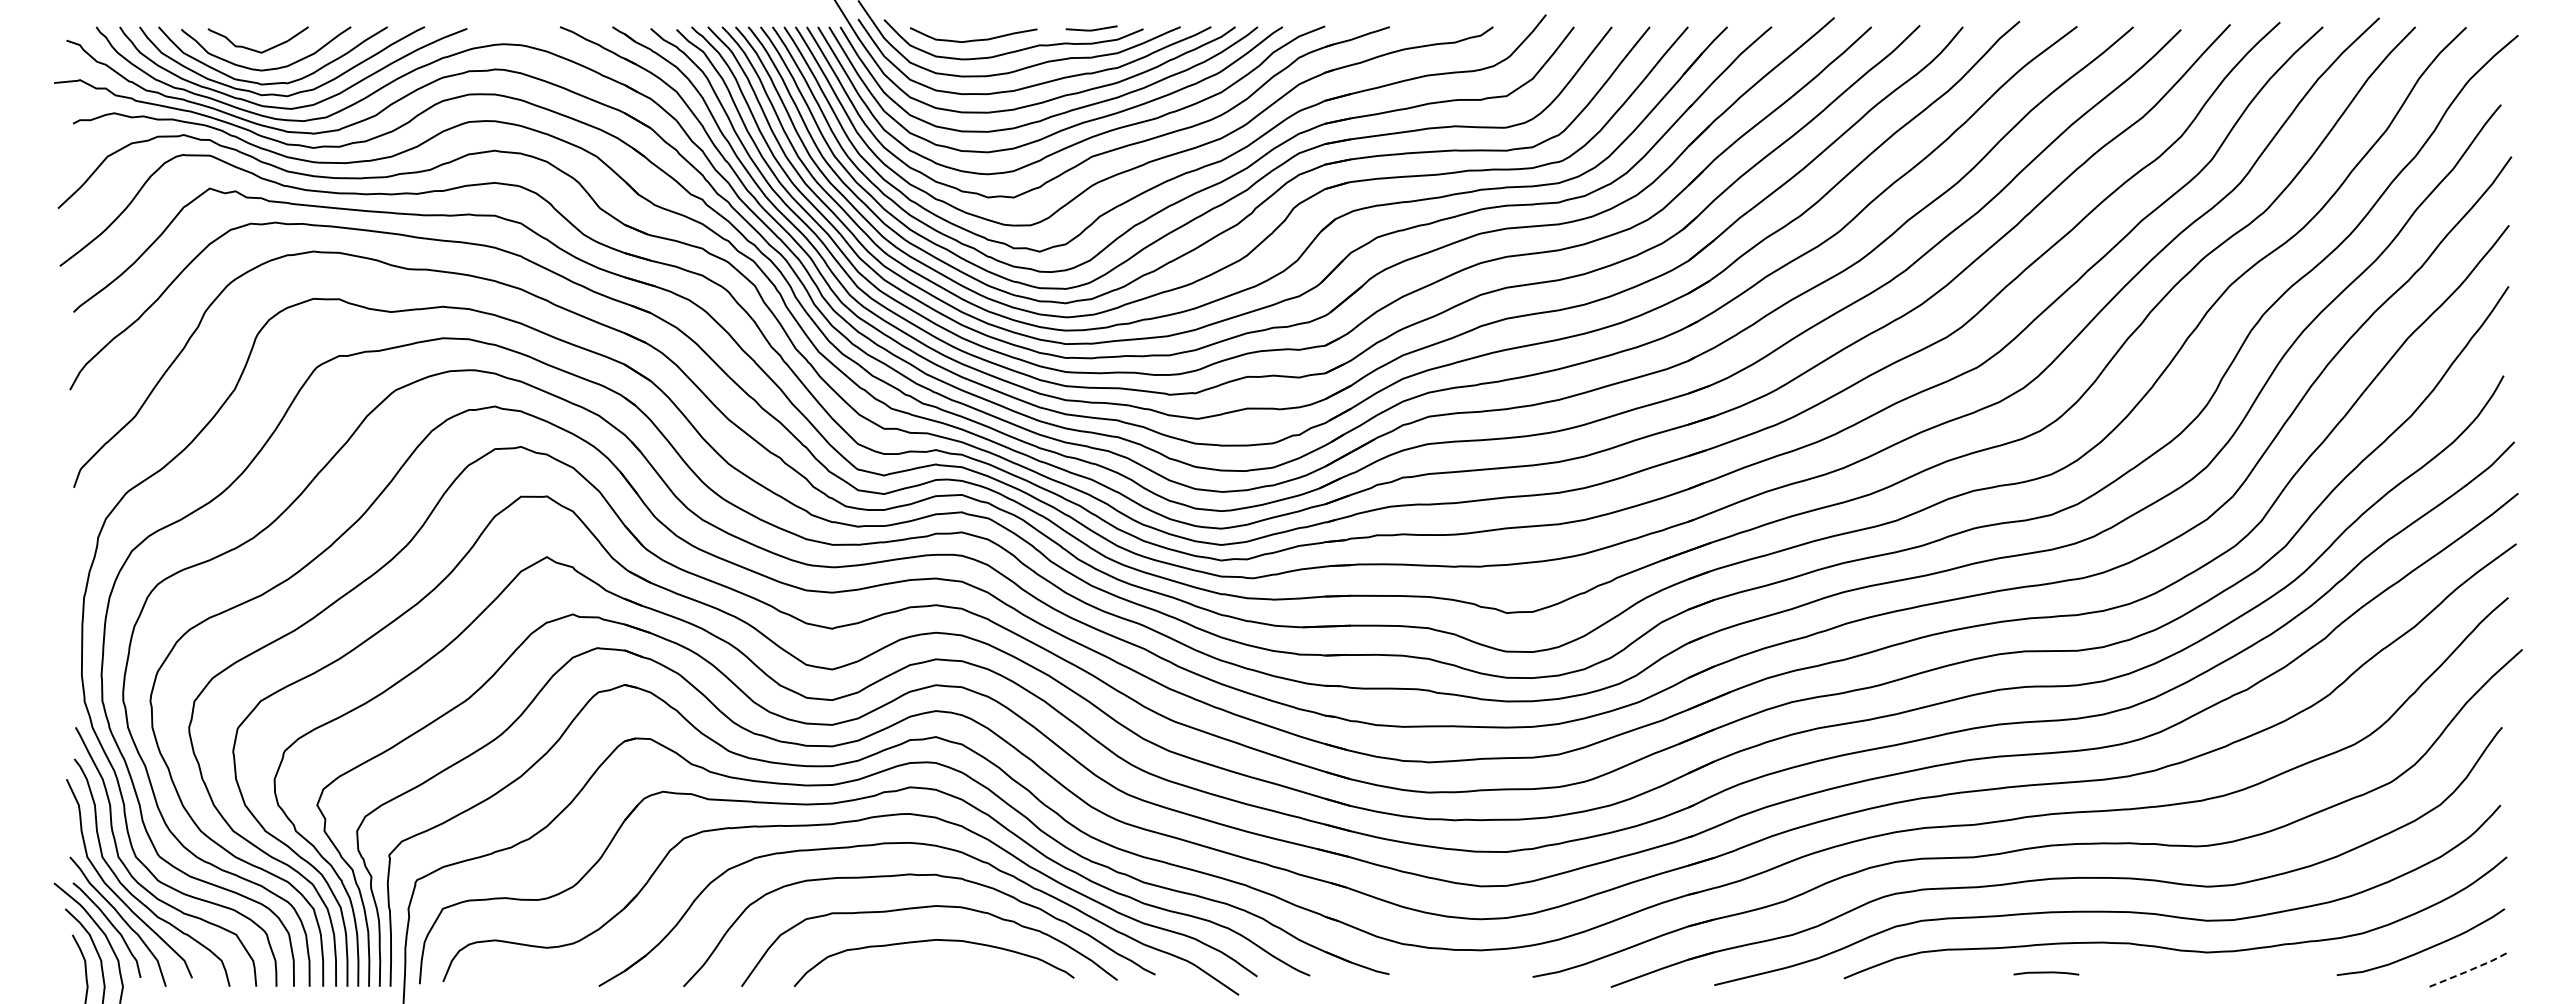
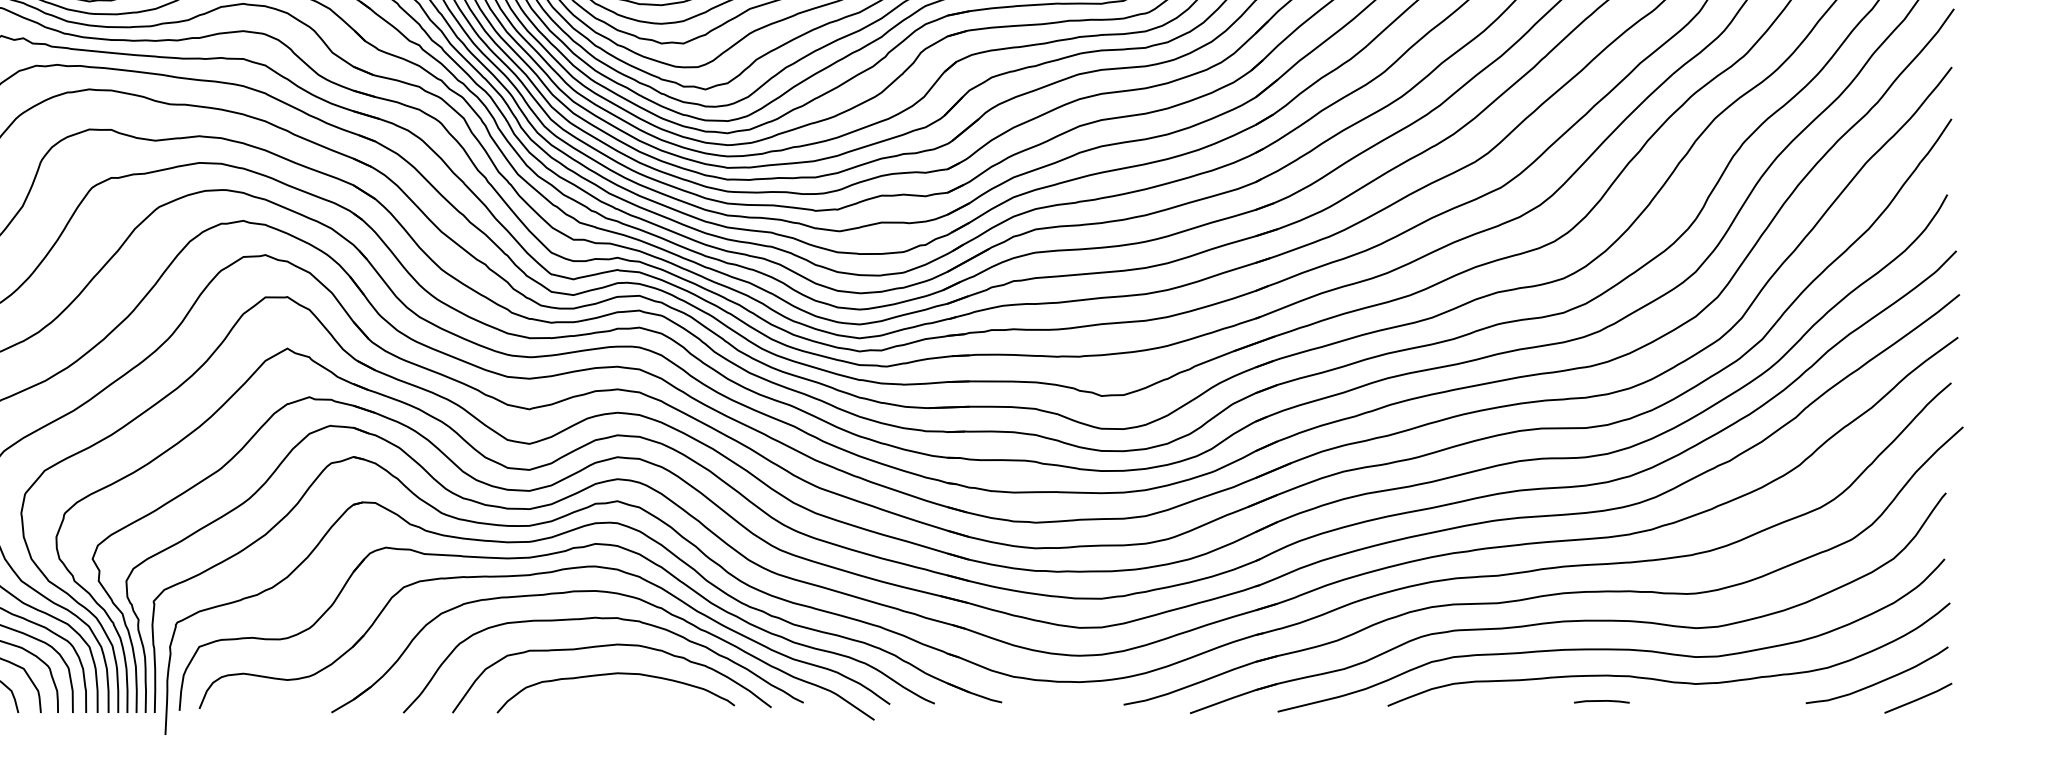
line: (2470, 970) -> (1919, 699), dashed -> solid
line: (2046, 973) -> (1601, 701), moved

